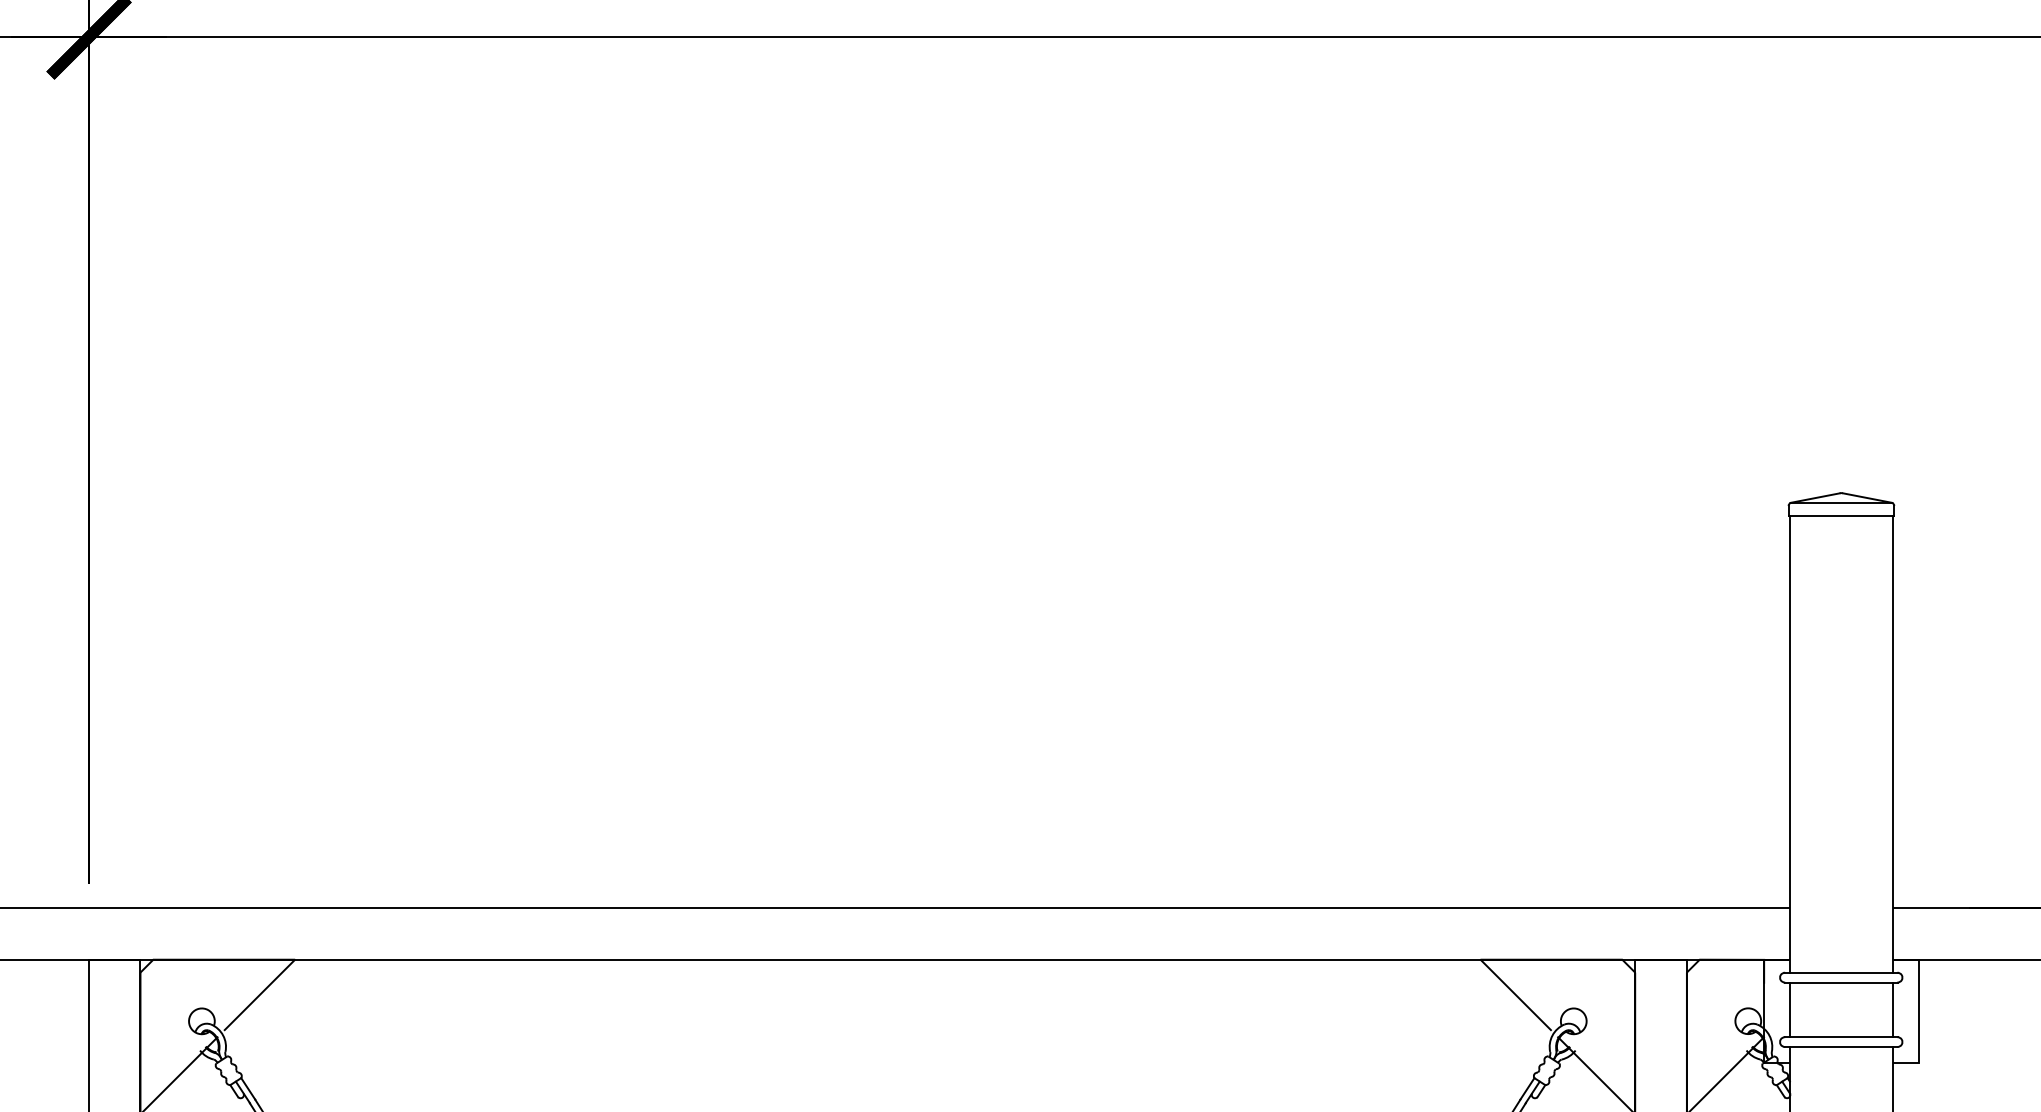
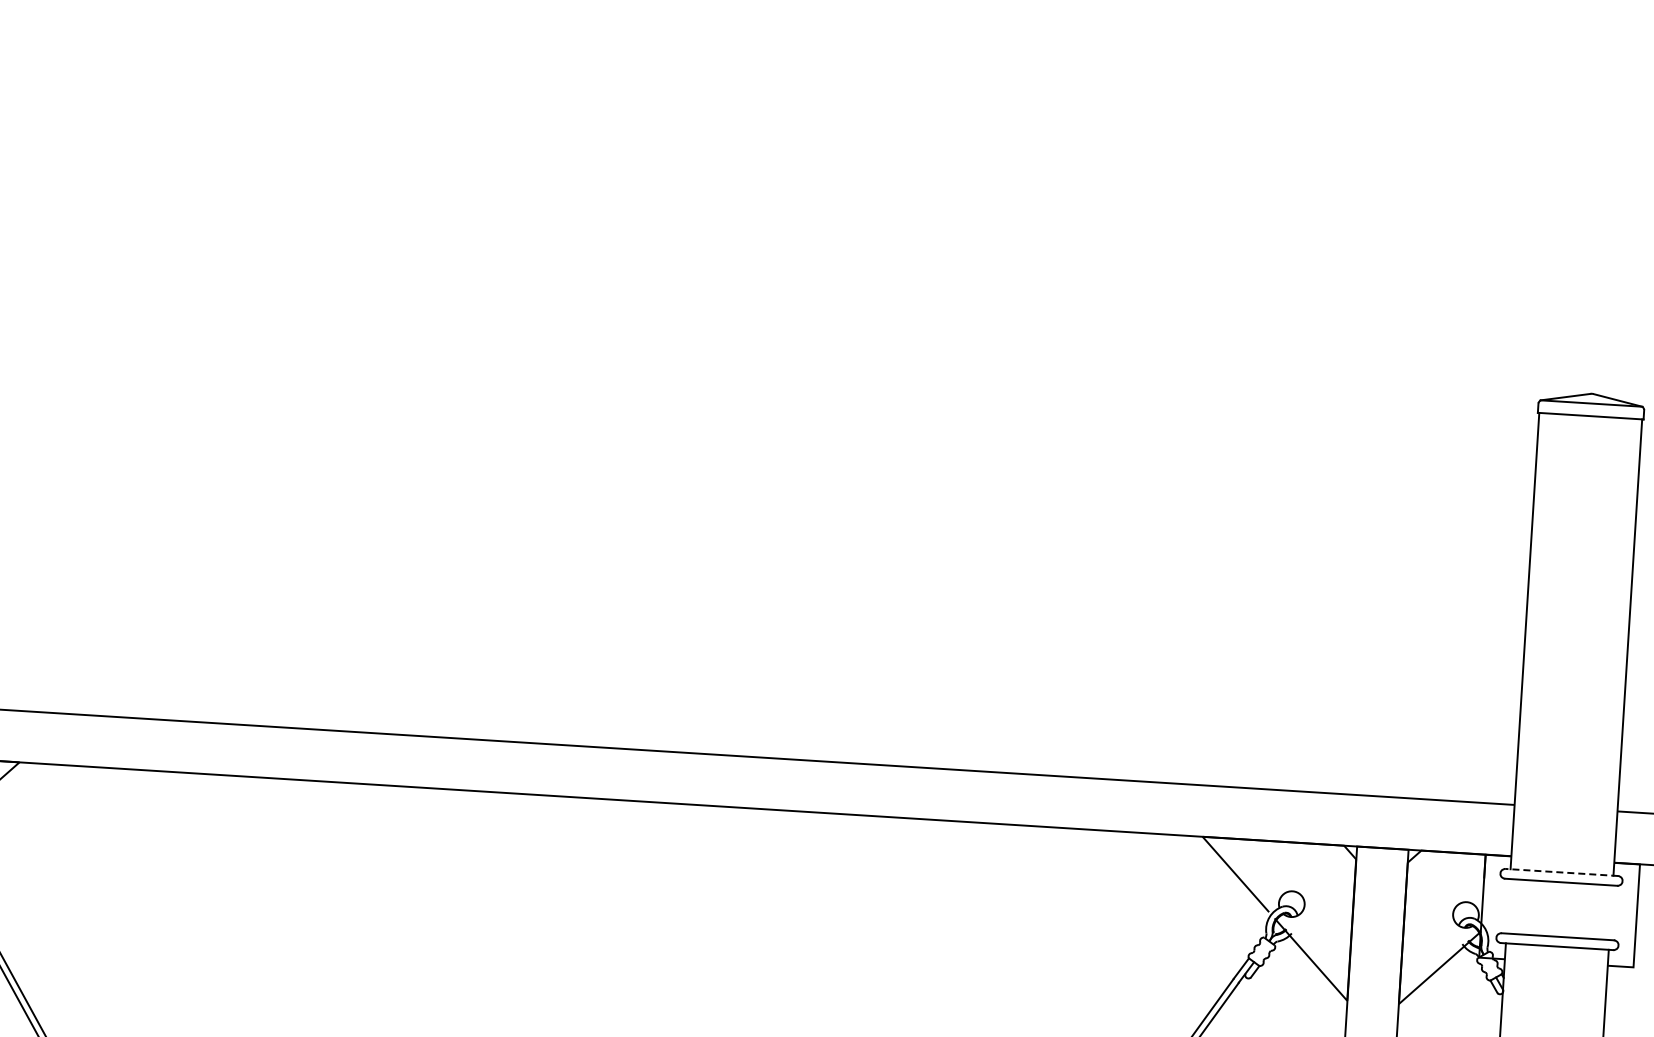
line: (1840, 972) -> (1561, 872), solid -> dashed
line: (1789, 1009) -> (1507, 905), removed
line: (1892, 1009) -> (1610, 912), removed

